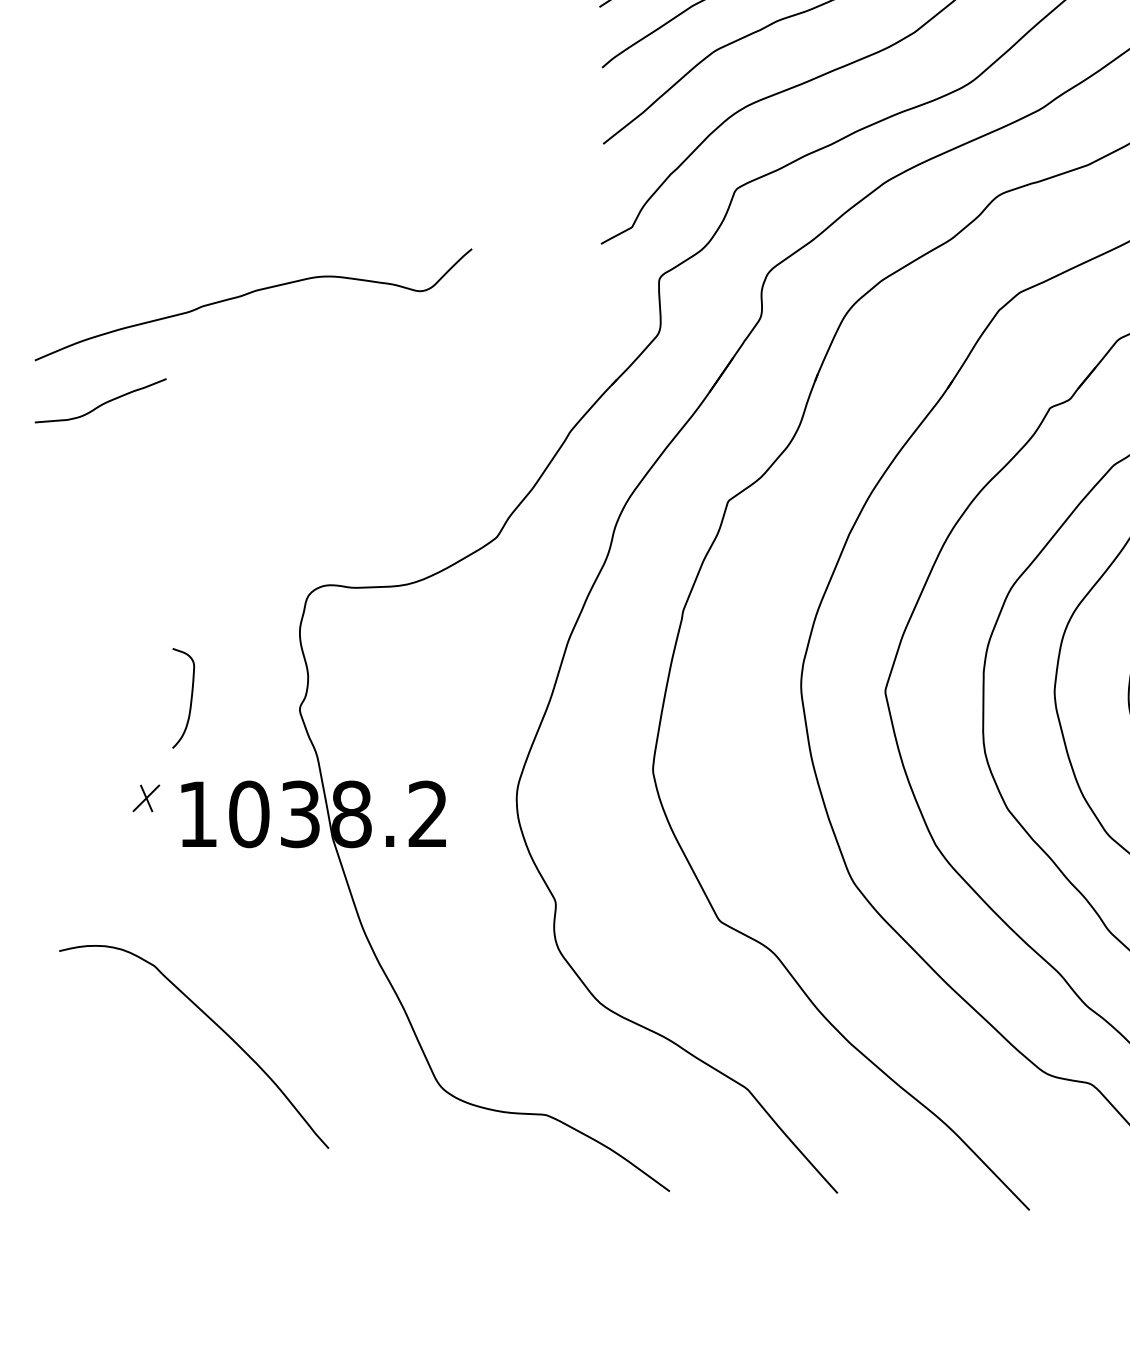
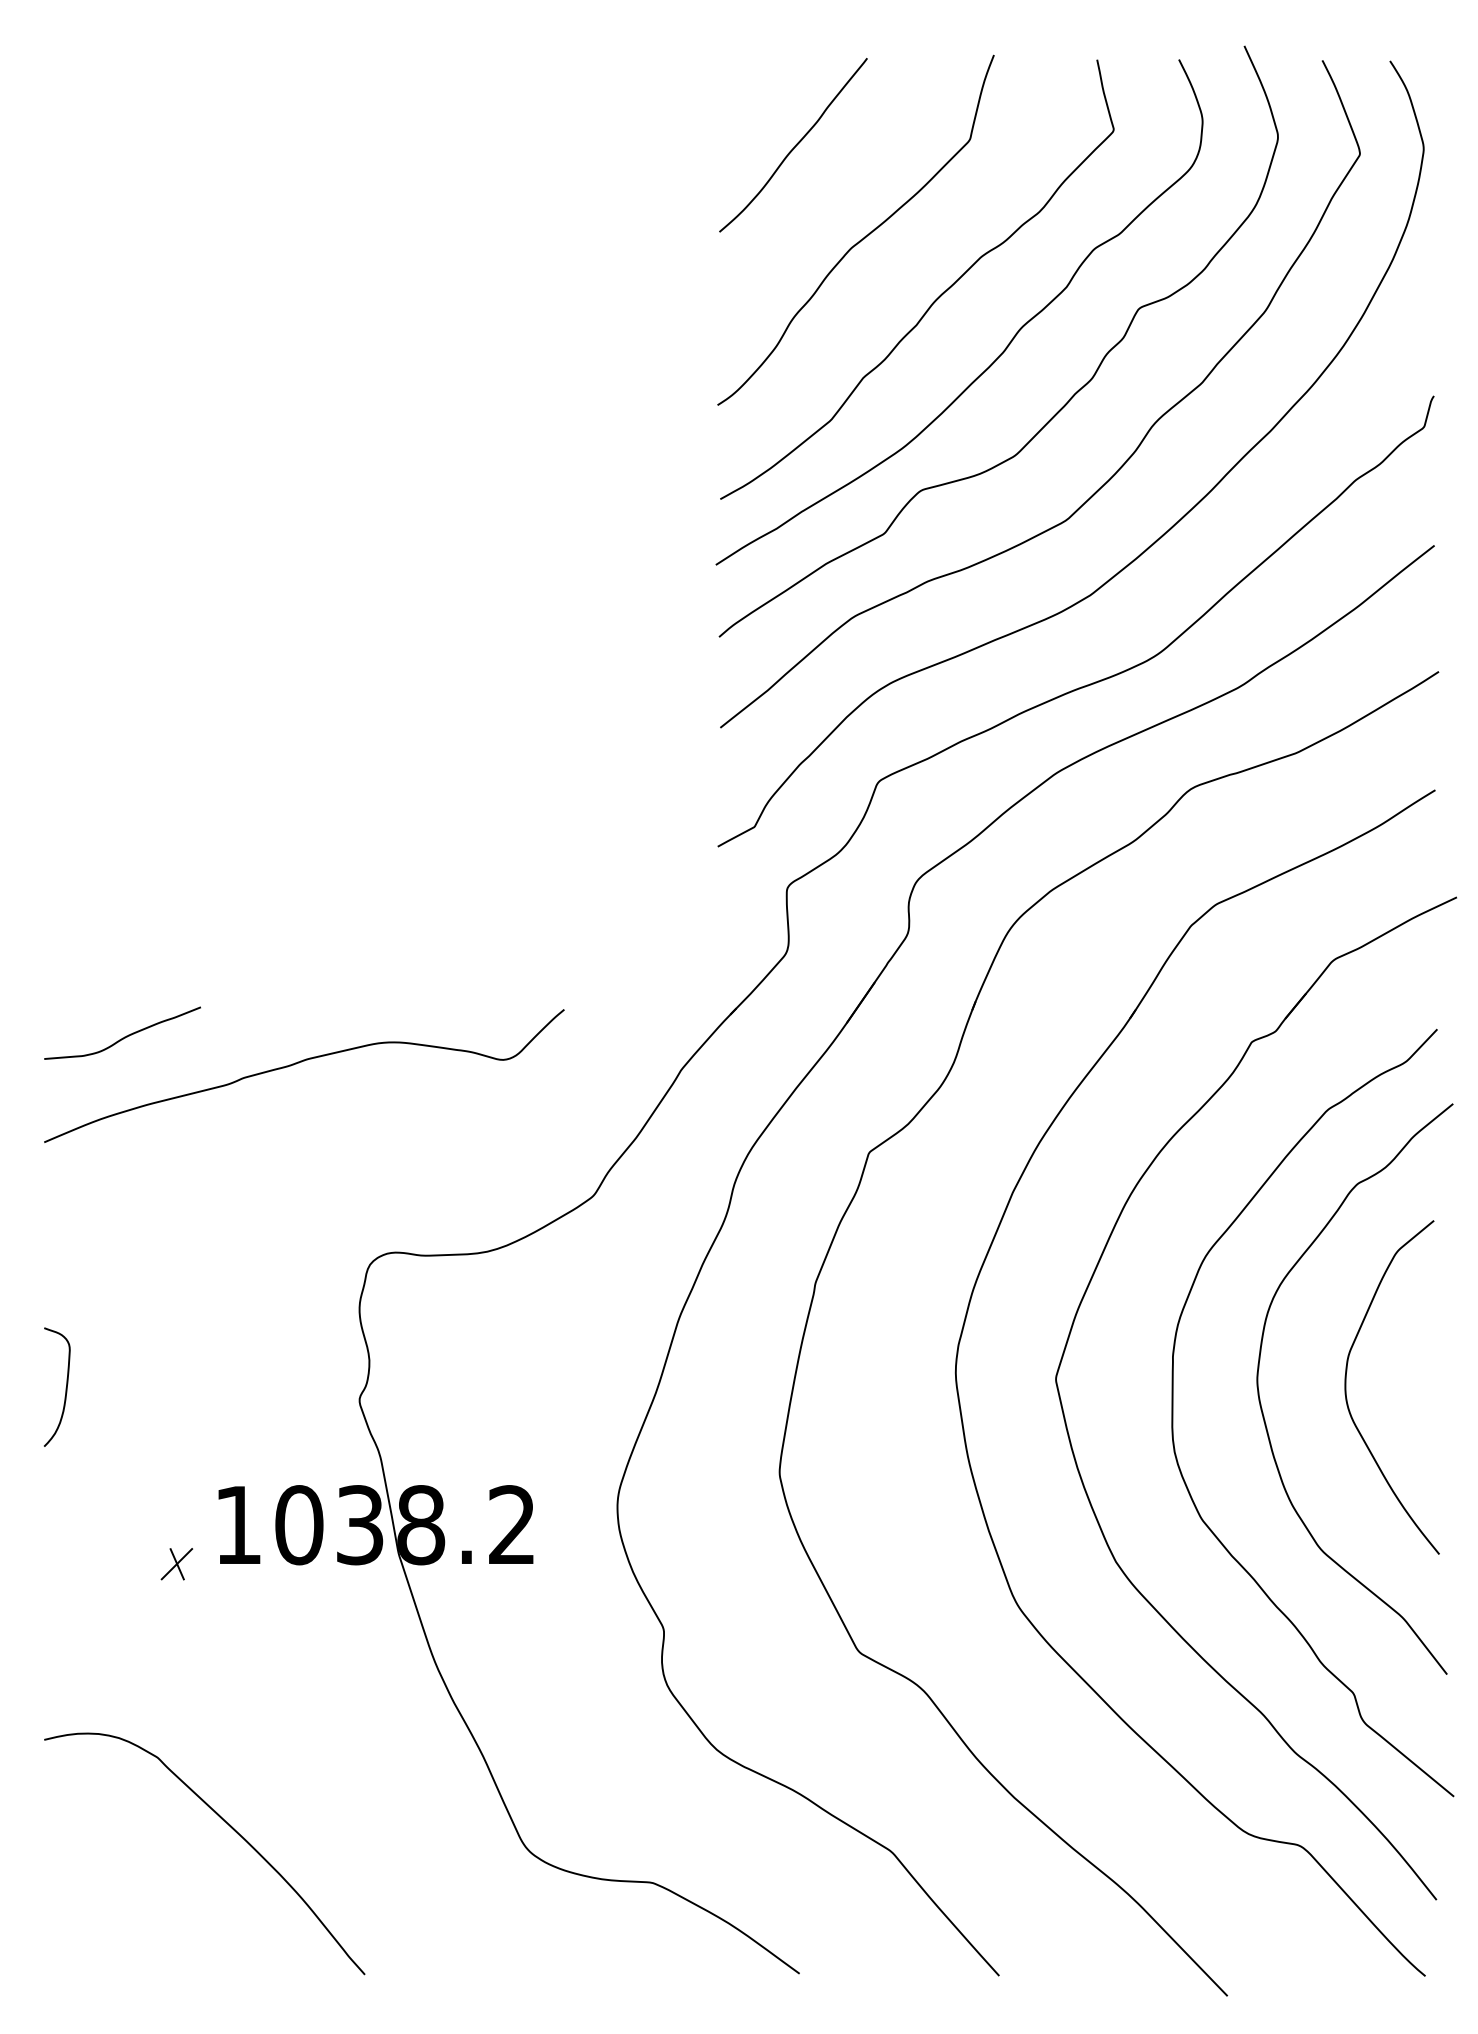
curve: (249, 294) -> (299, 1063), moved
curve: (190, 698) -> (65, 1387), moved
part: (145, 798) -> (176, 1564), moved
curve: (215, 1024) -> (230, 1827), moved

